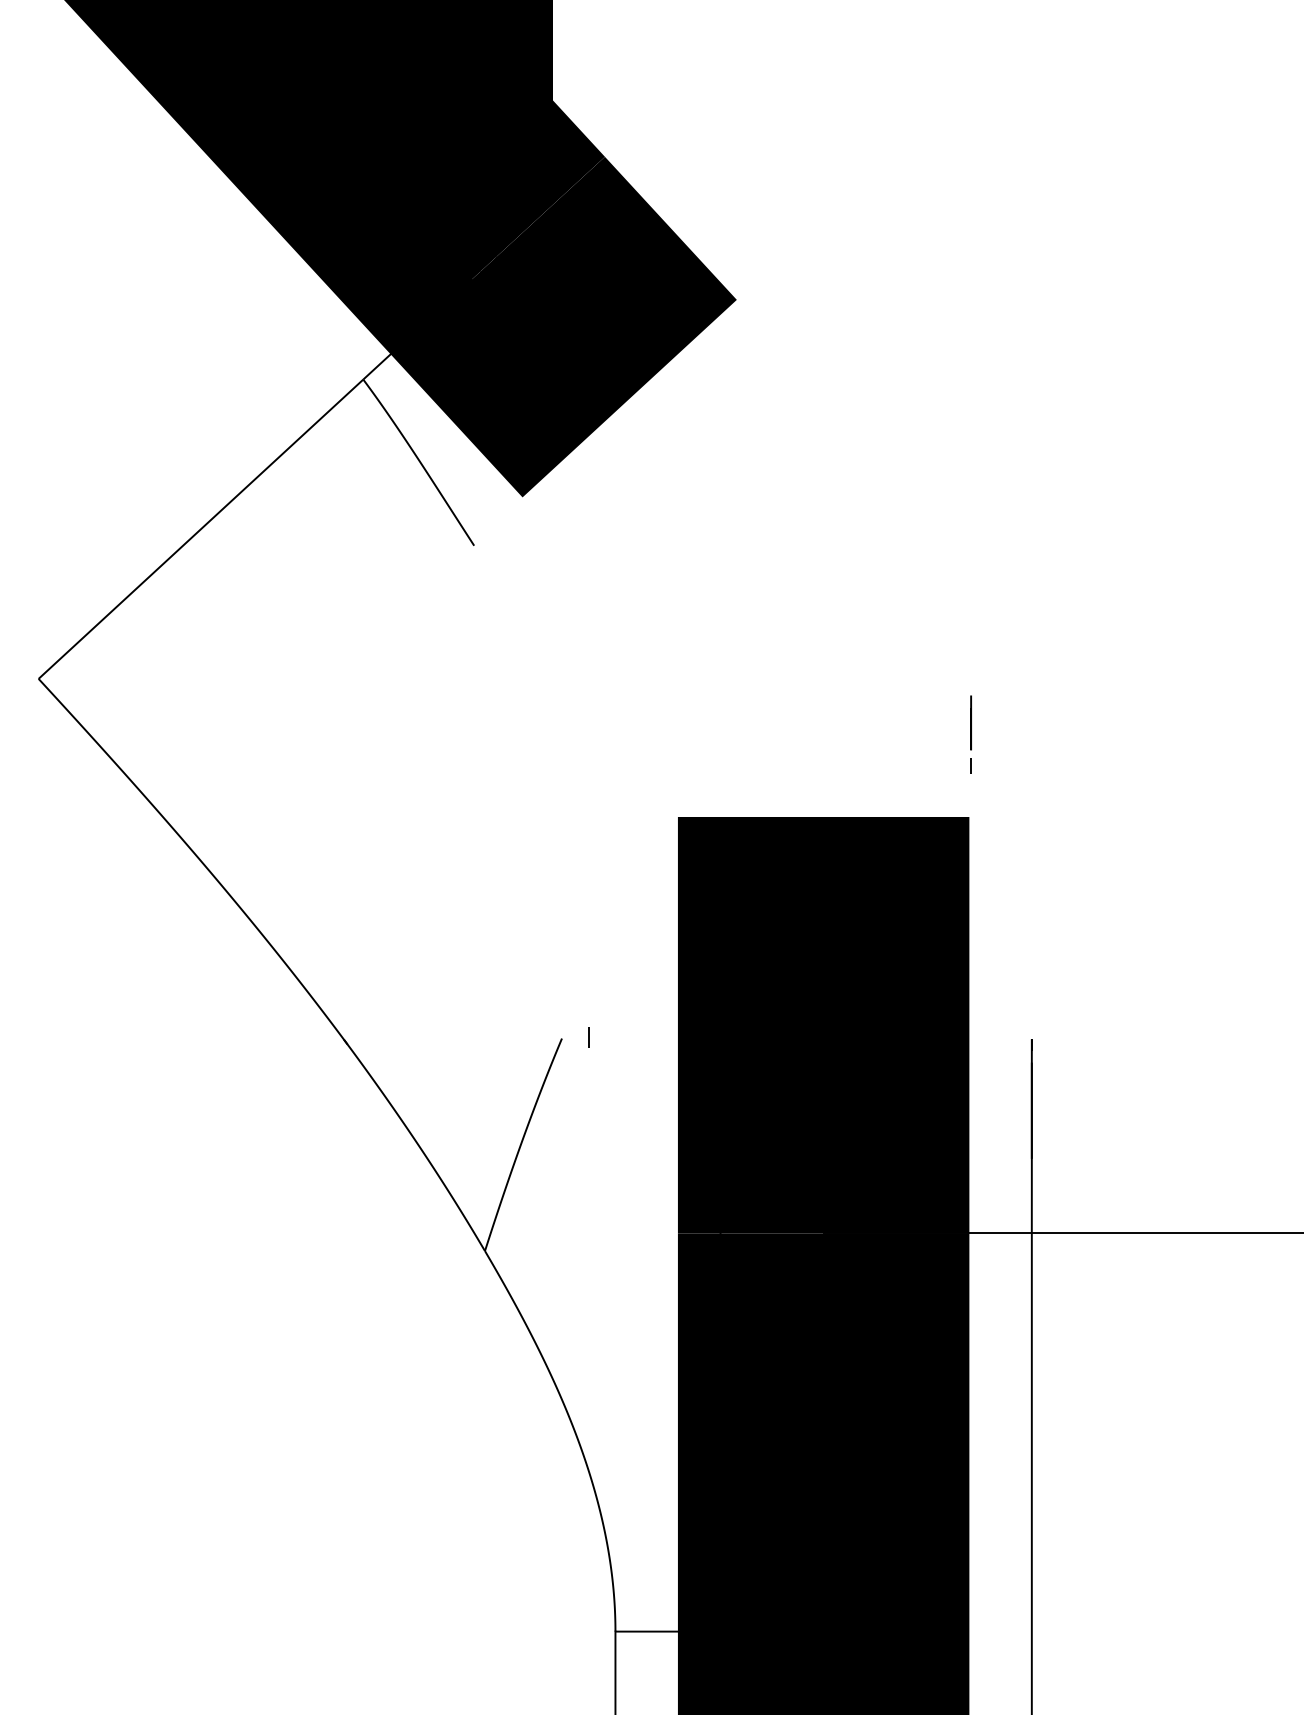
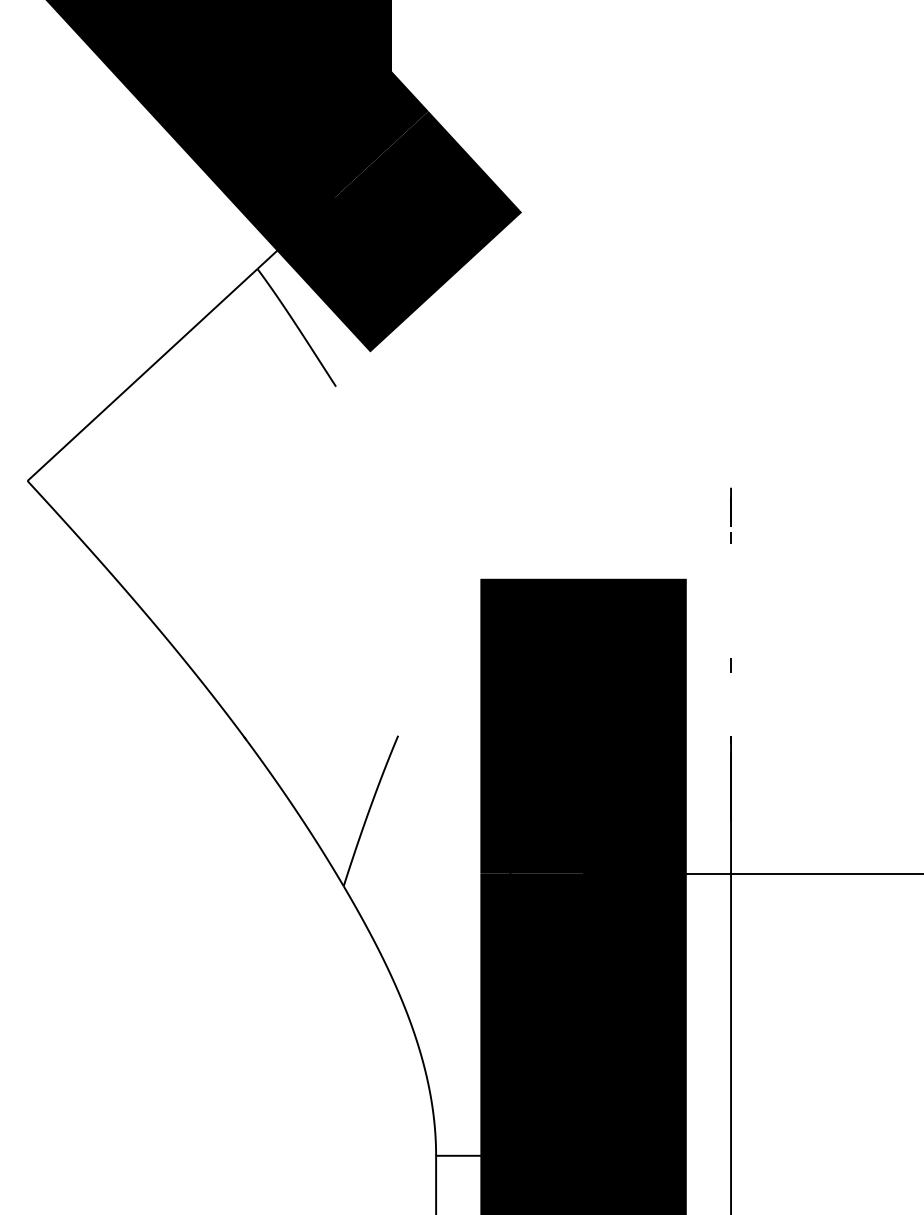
line: (970, 734) -> (730, 515), moved
line: (587, 1038) -> (730, 665), moved

